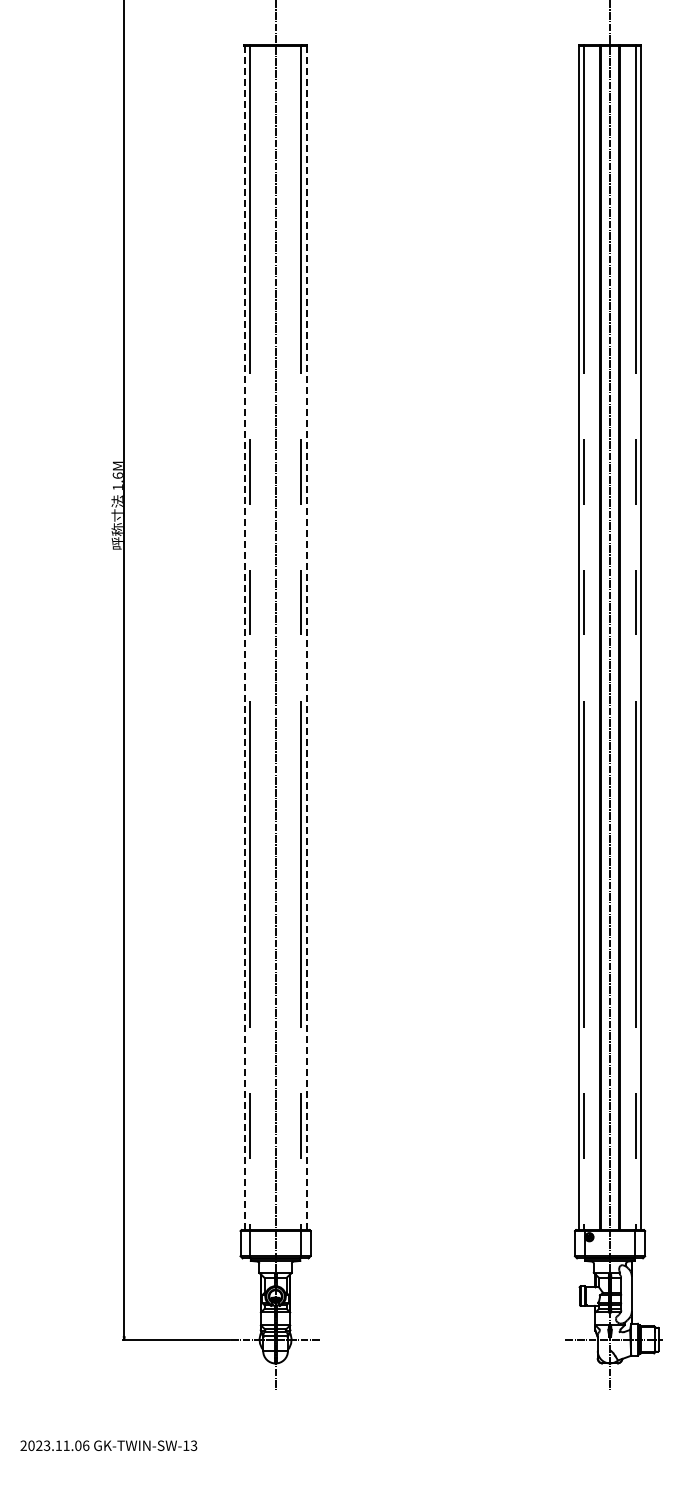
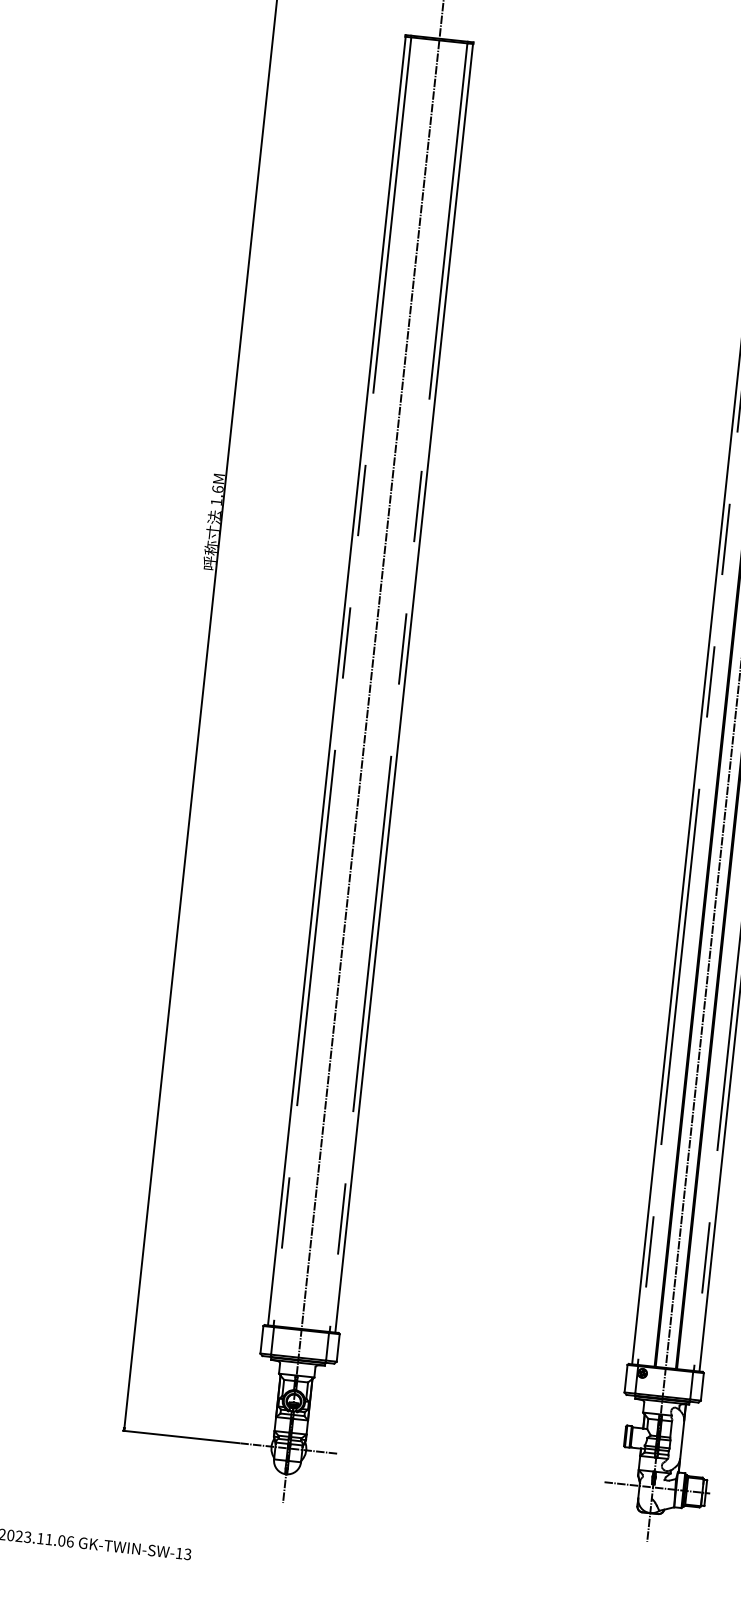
line: (244, 638) -> (336, 681), dashed -> solid
line: (306, 638) -> (404, 688), dashed -> solid

